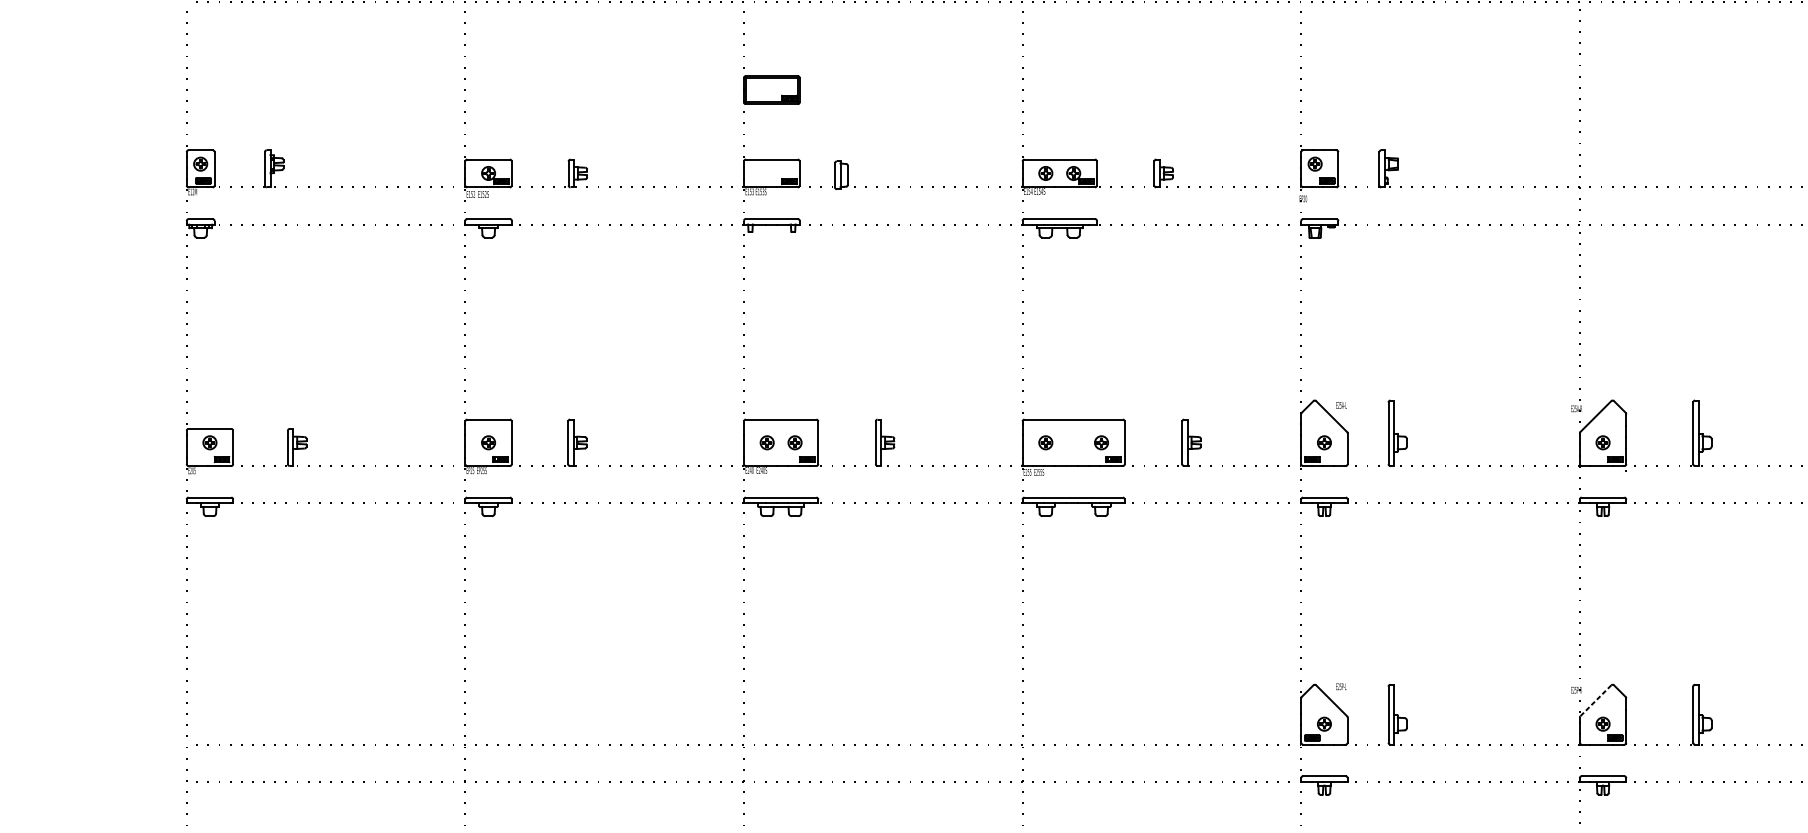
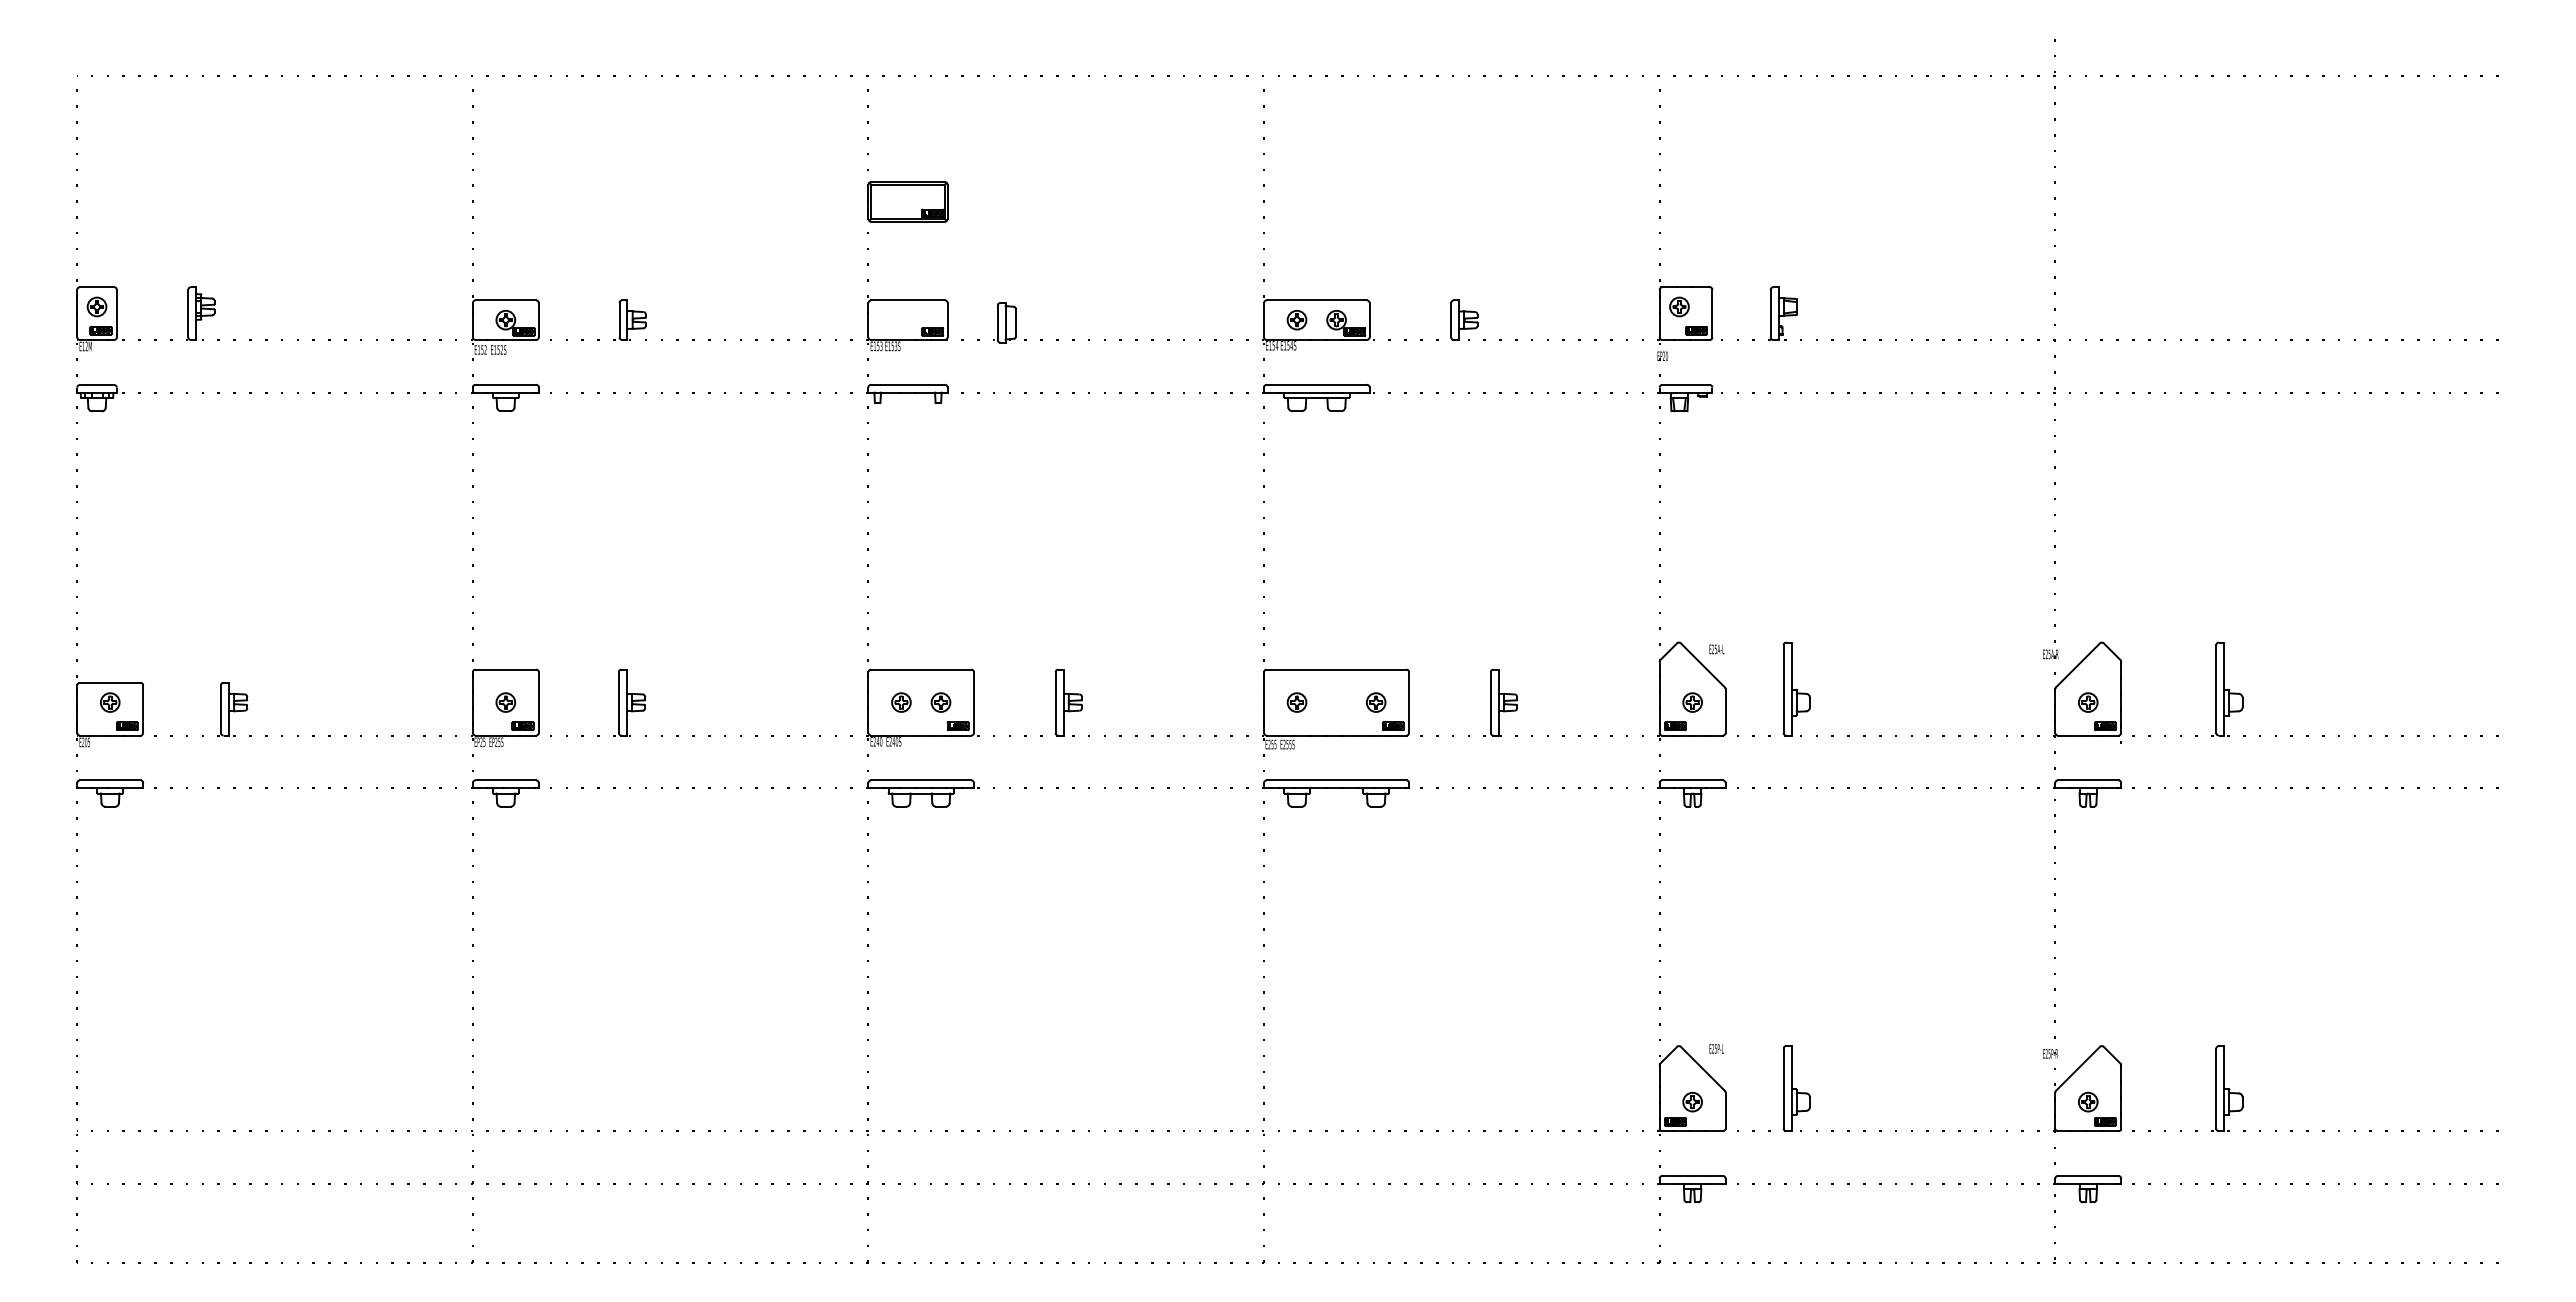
line: (1595, 701) -> (2077, 1069), dashed -> solid

